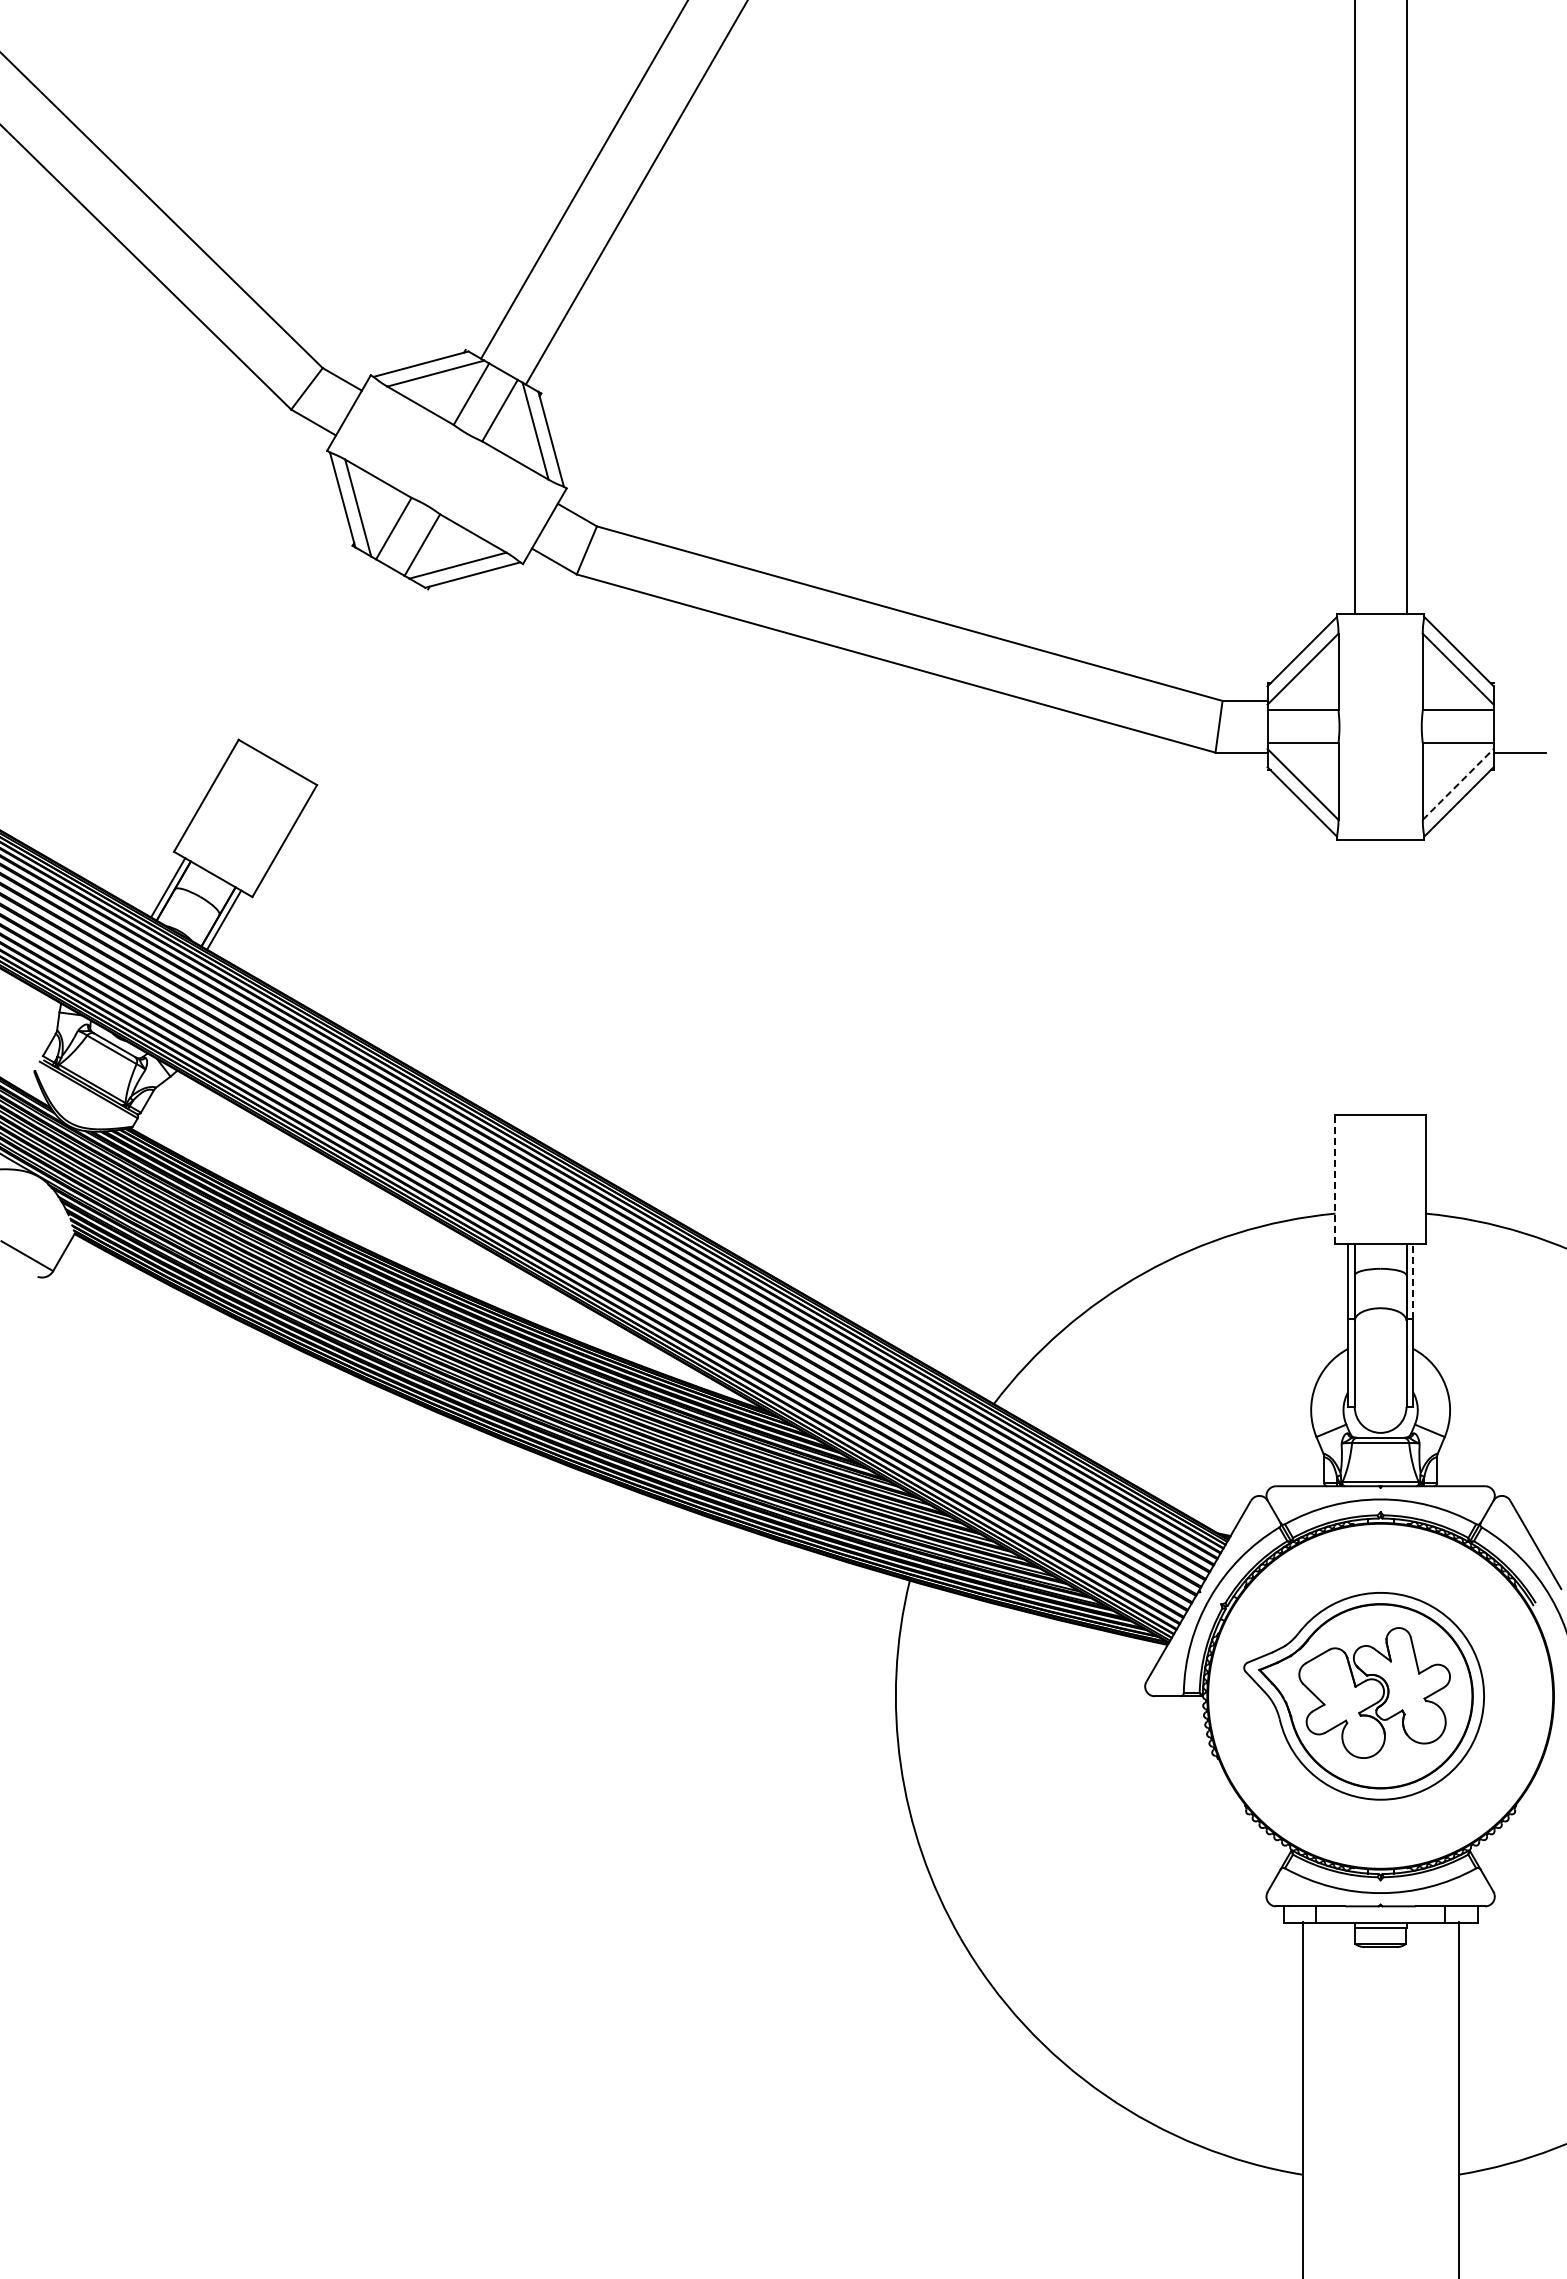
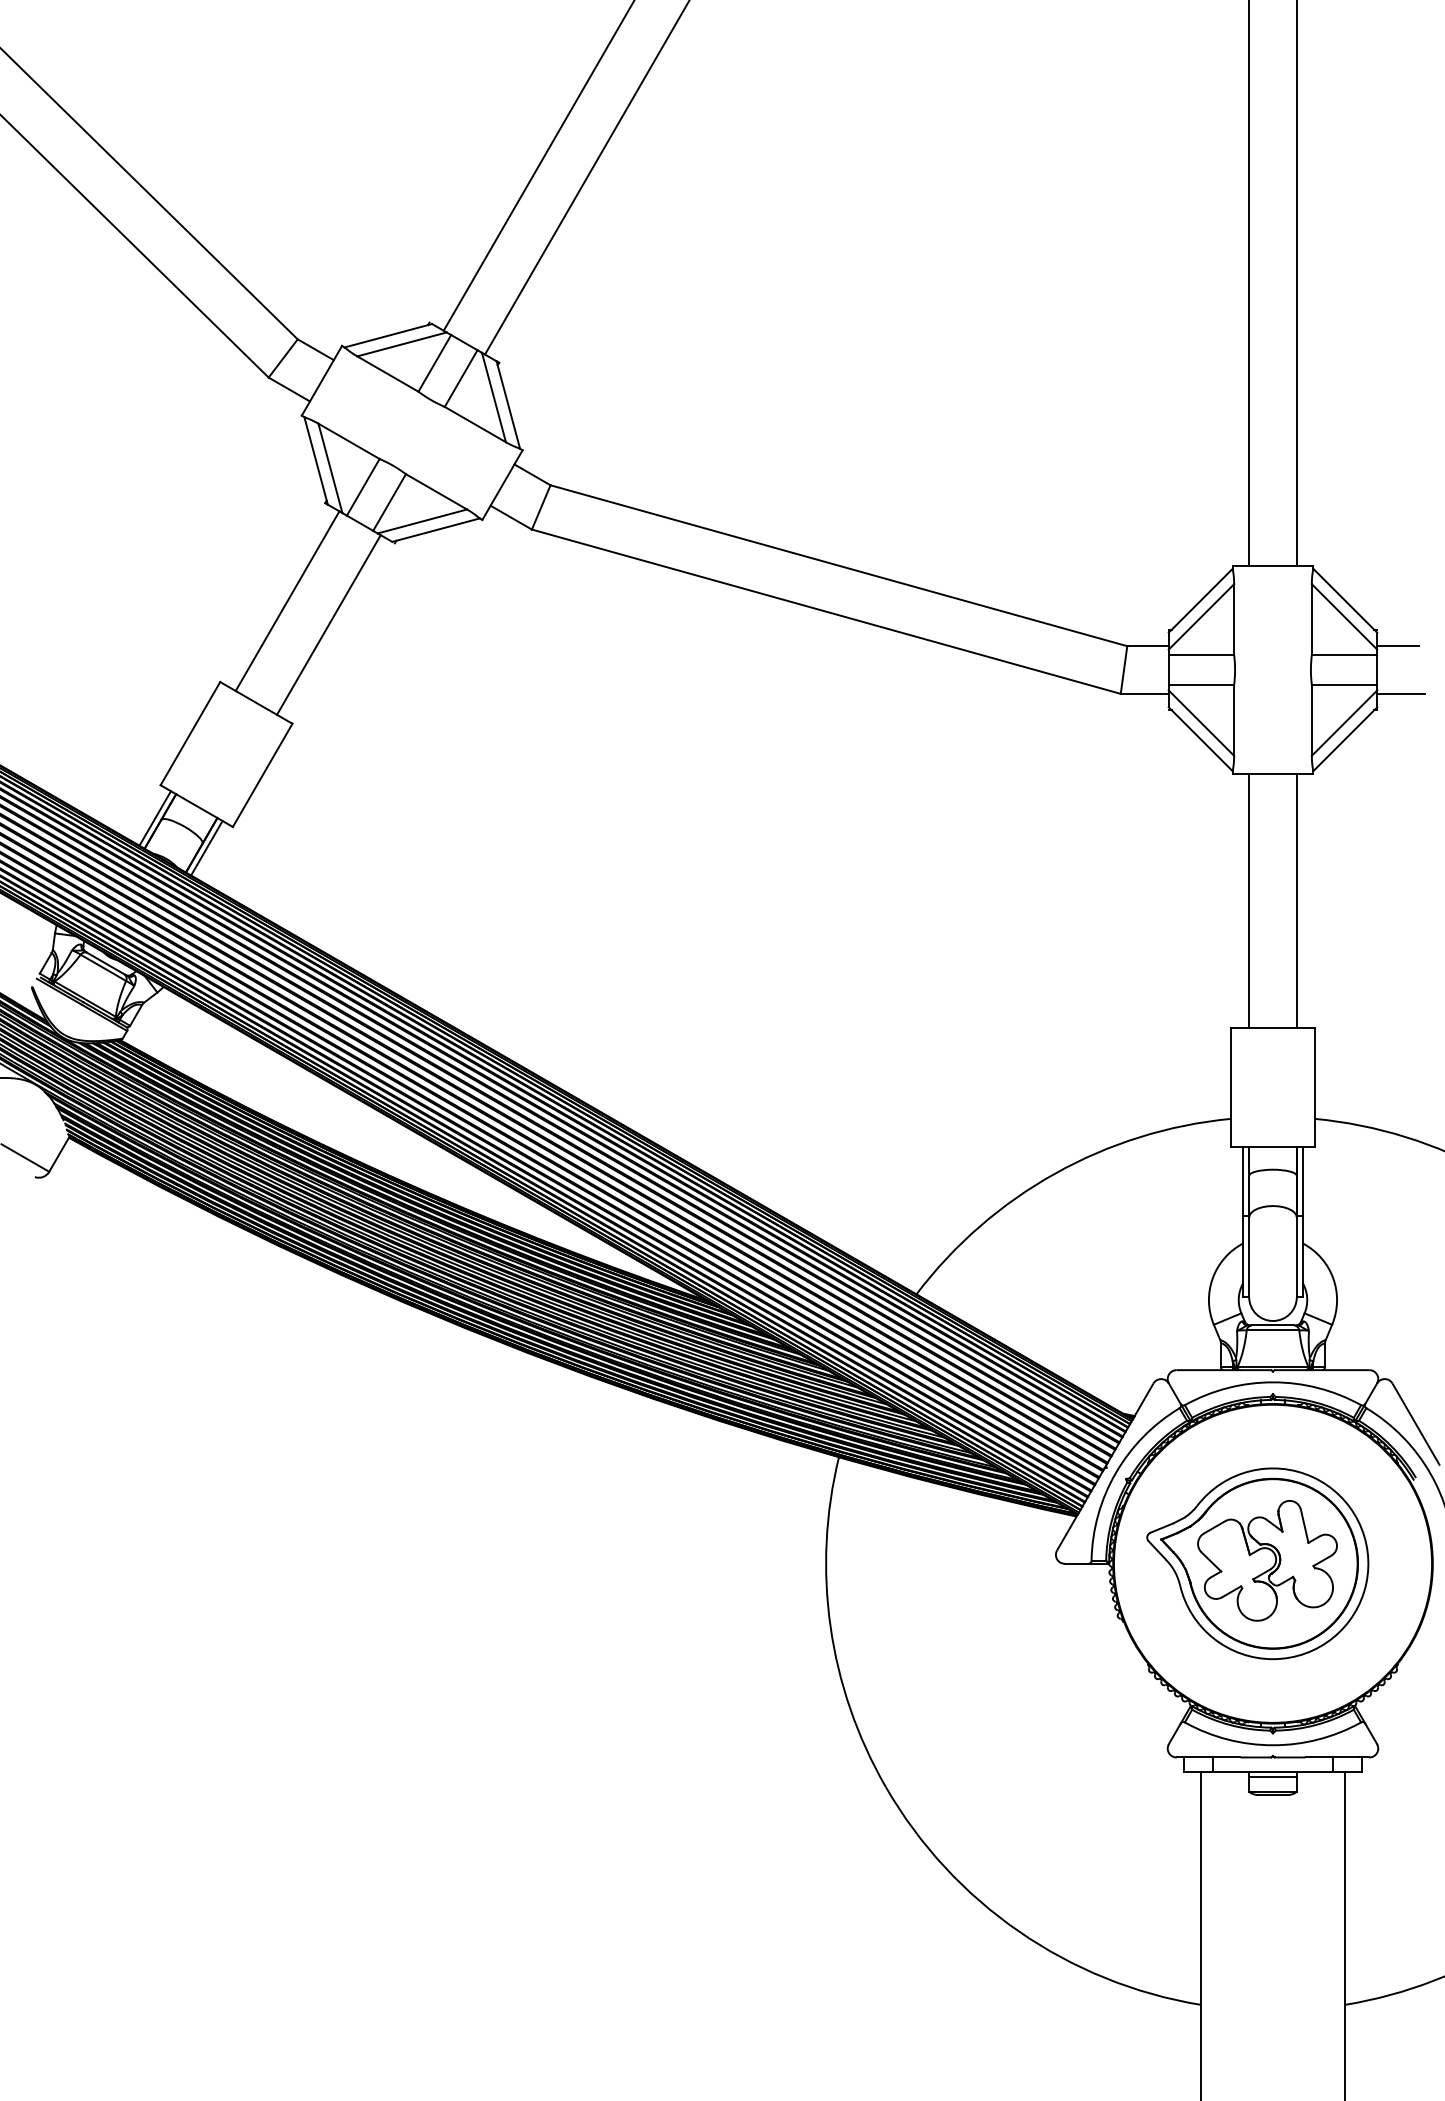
line: (311, 651) -> (287, 600), added
line: (356, 677) -> (328, 624), added
line: (1515, 700) -> (1397, 645), added
line: (1458, 784) -> (1344, 723), dashed -> solid
line: (1354, 977) -> (1248, 901), added
line: (1406, 977) -> (1296, 901), added
line: (1335, 1179) -> (1231, 1087), dashed -> solid
line: (1412, 1281) -> (1302, 1181), dashed -> solid

